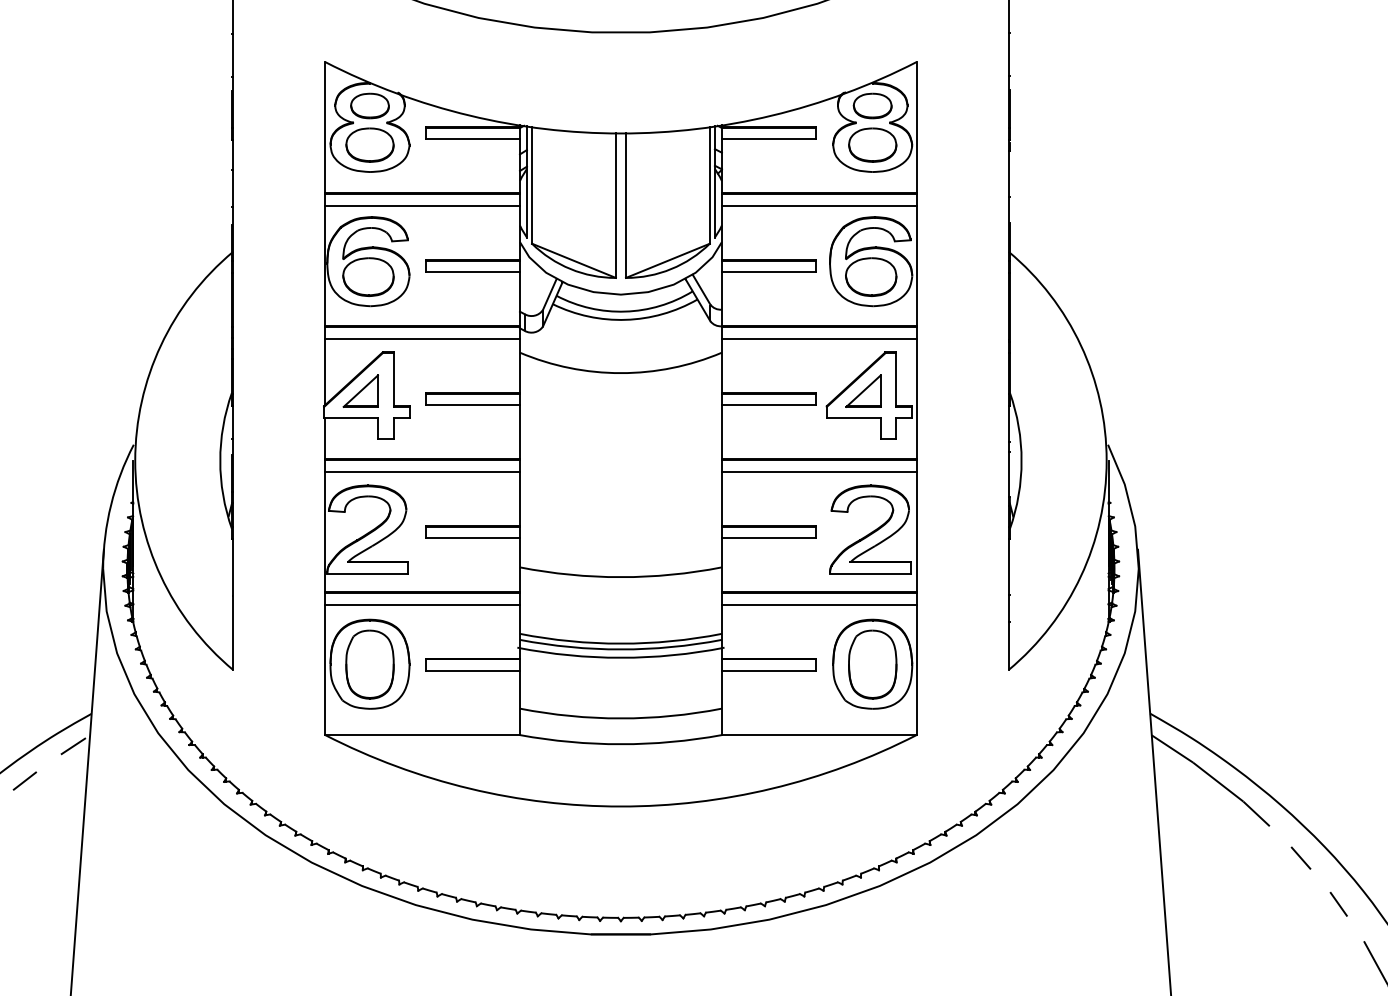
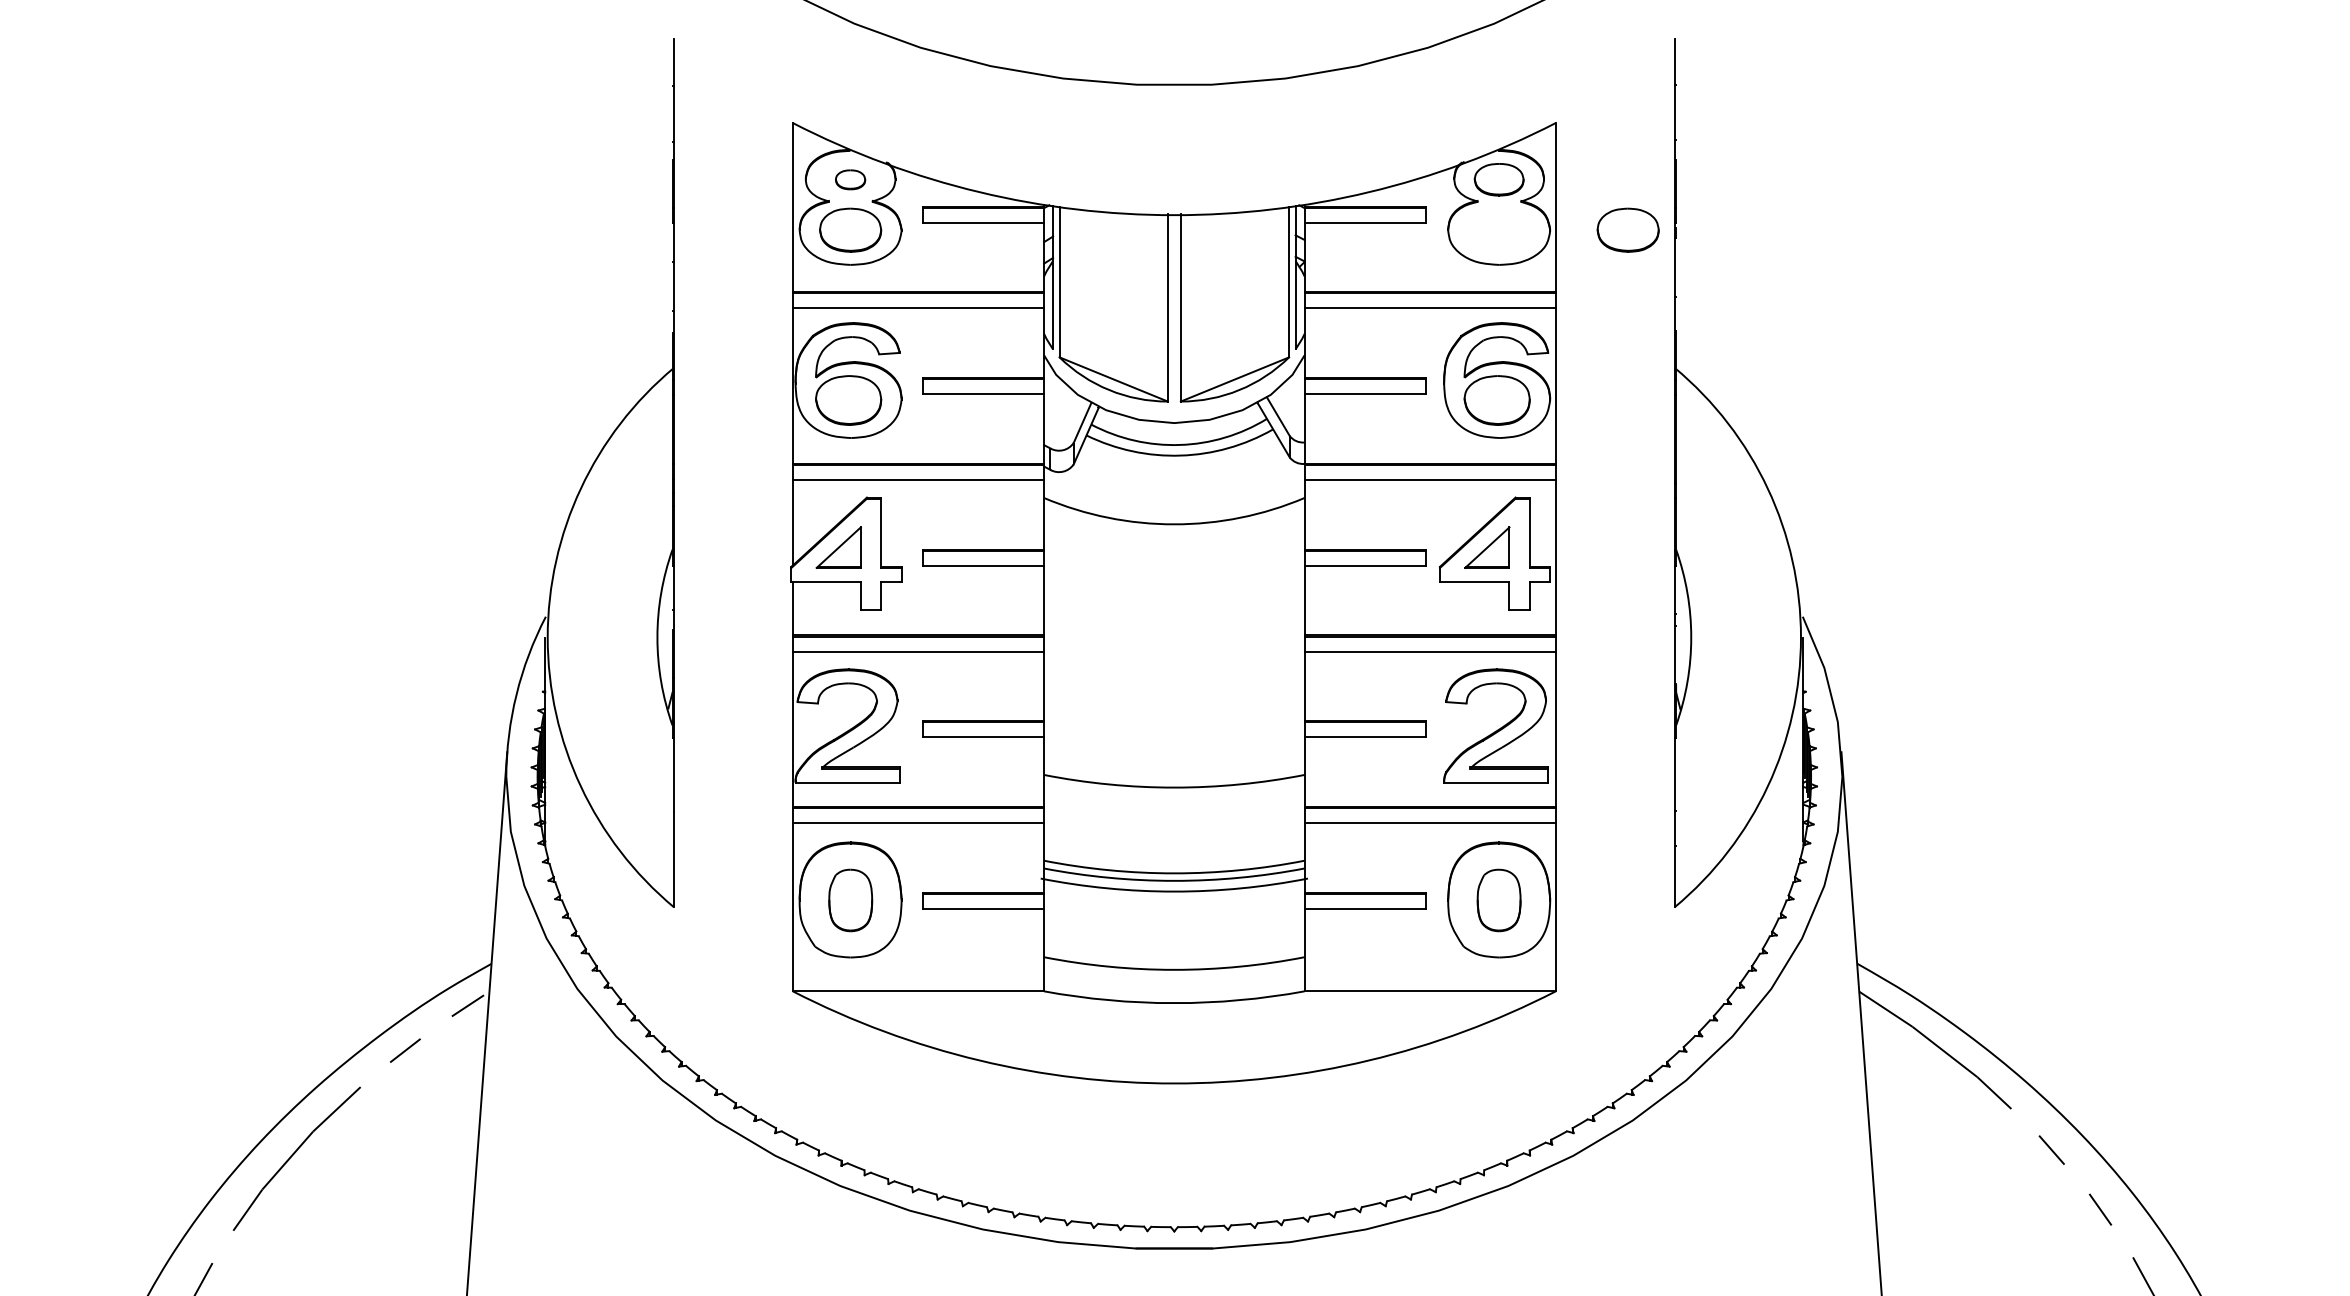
part: (369, 105) -> (850, 179), size x0.6
part: (872, 144) -> (1627, 229), moved
part: (369, 664) -> (850, 900), size x0.7
part: (872, 664) -> (1498, 900), size x0.7

